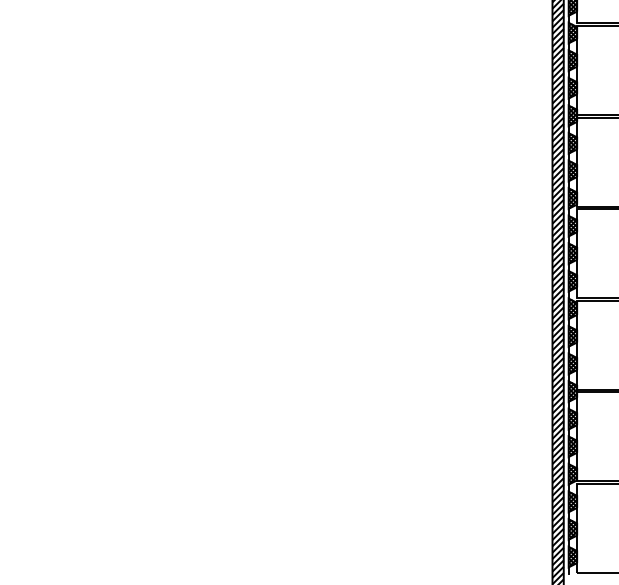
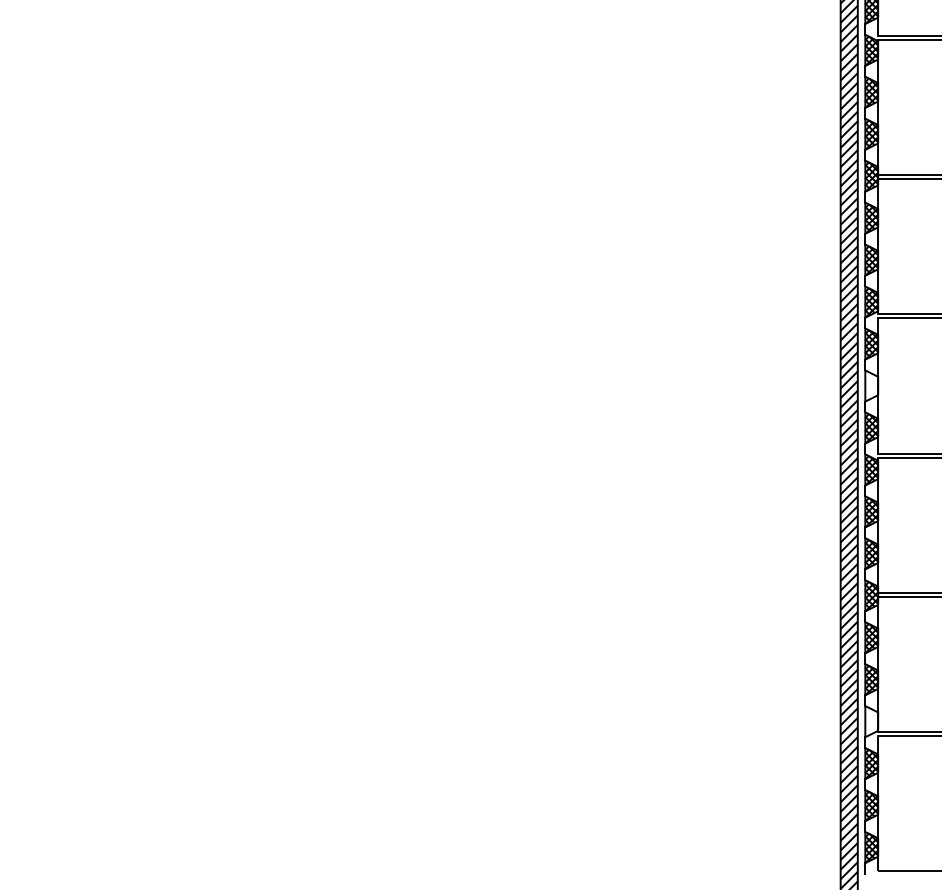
hatch: (572, 253) -> (871, 385), removed
hatch: (572, 474) -> (871, 721), removed

